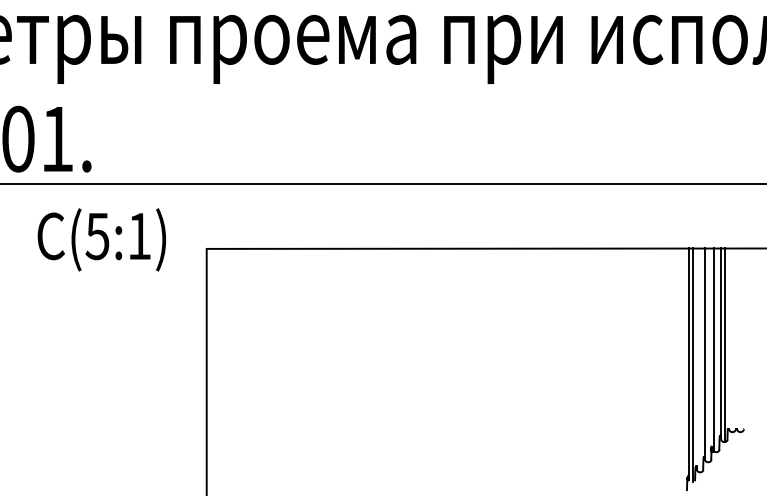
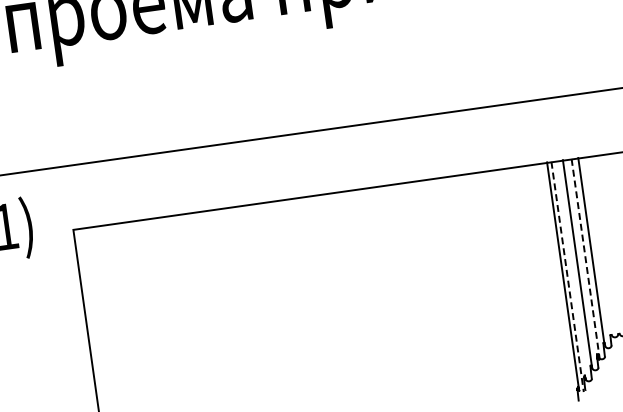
line: (724, 345) -> (595, 253), removed
line: (713, 349) -> (585, 258), solid -> dashed
line: (693, 365) -> (567, 277), solid -> dashed

